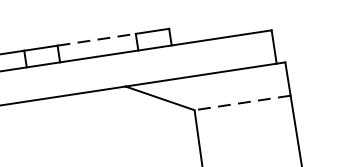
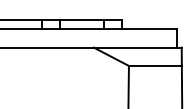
line: (96, 40) -> (81, 20), dashed -> solid
line: (240, 102) -> (154, 65), dashed -> solid

